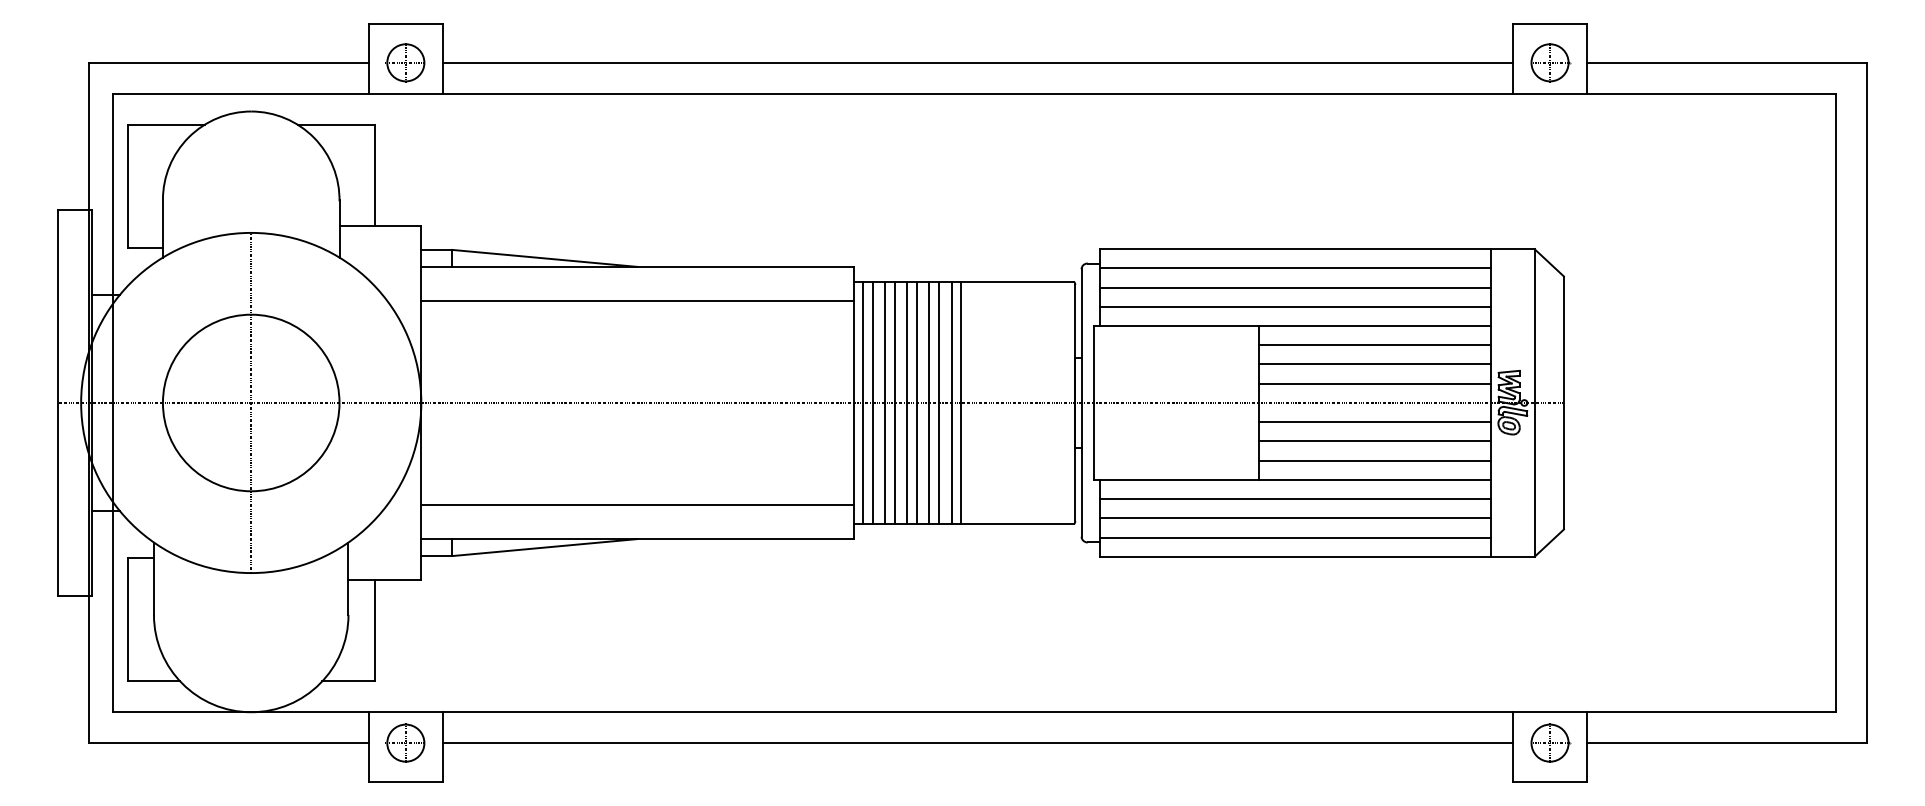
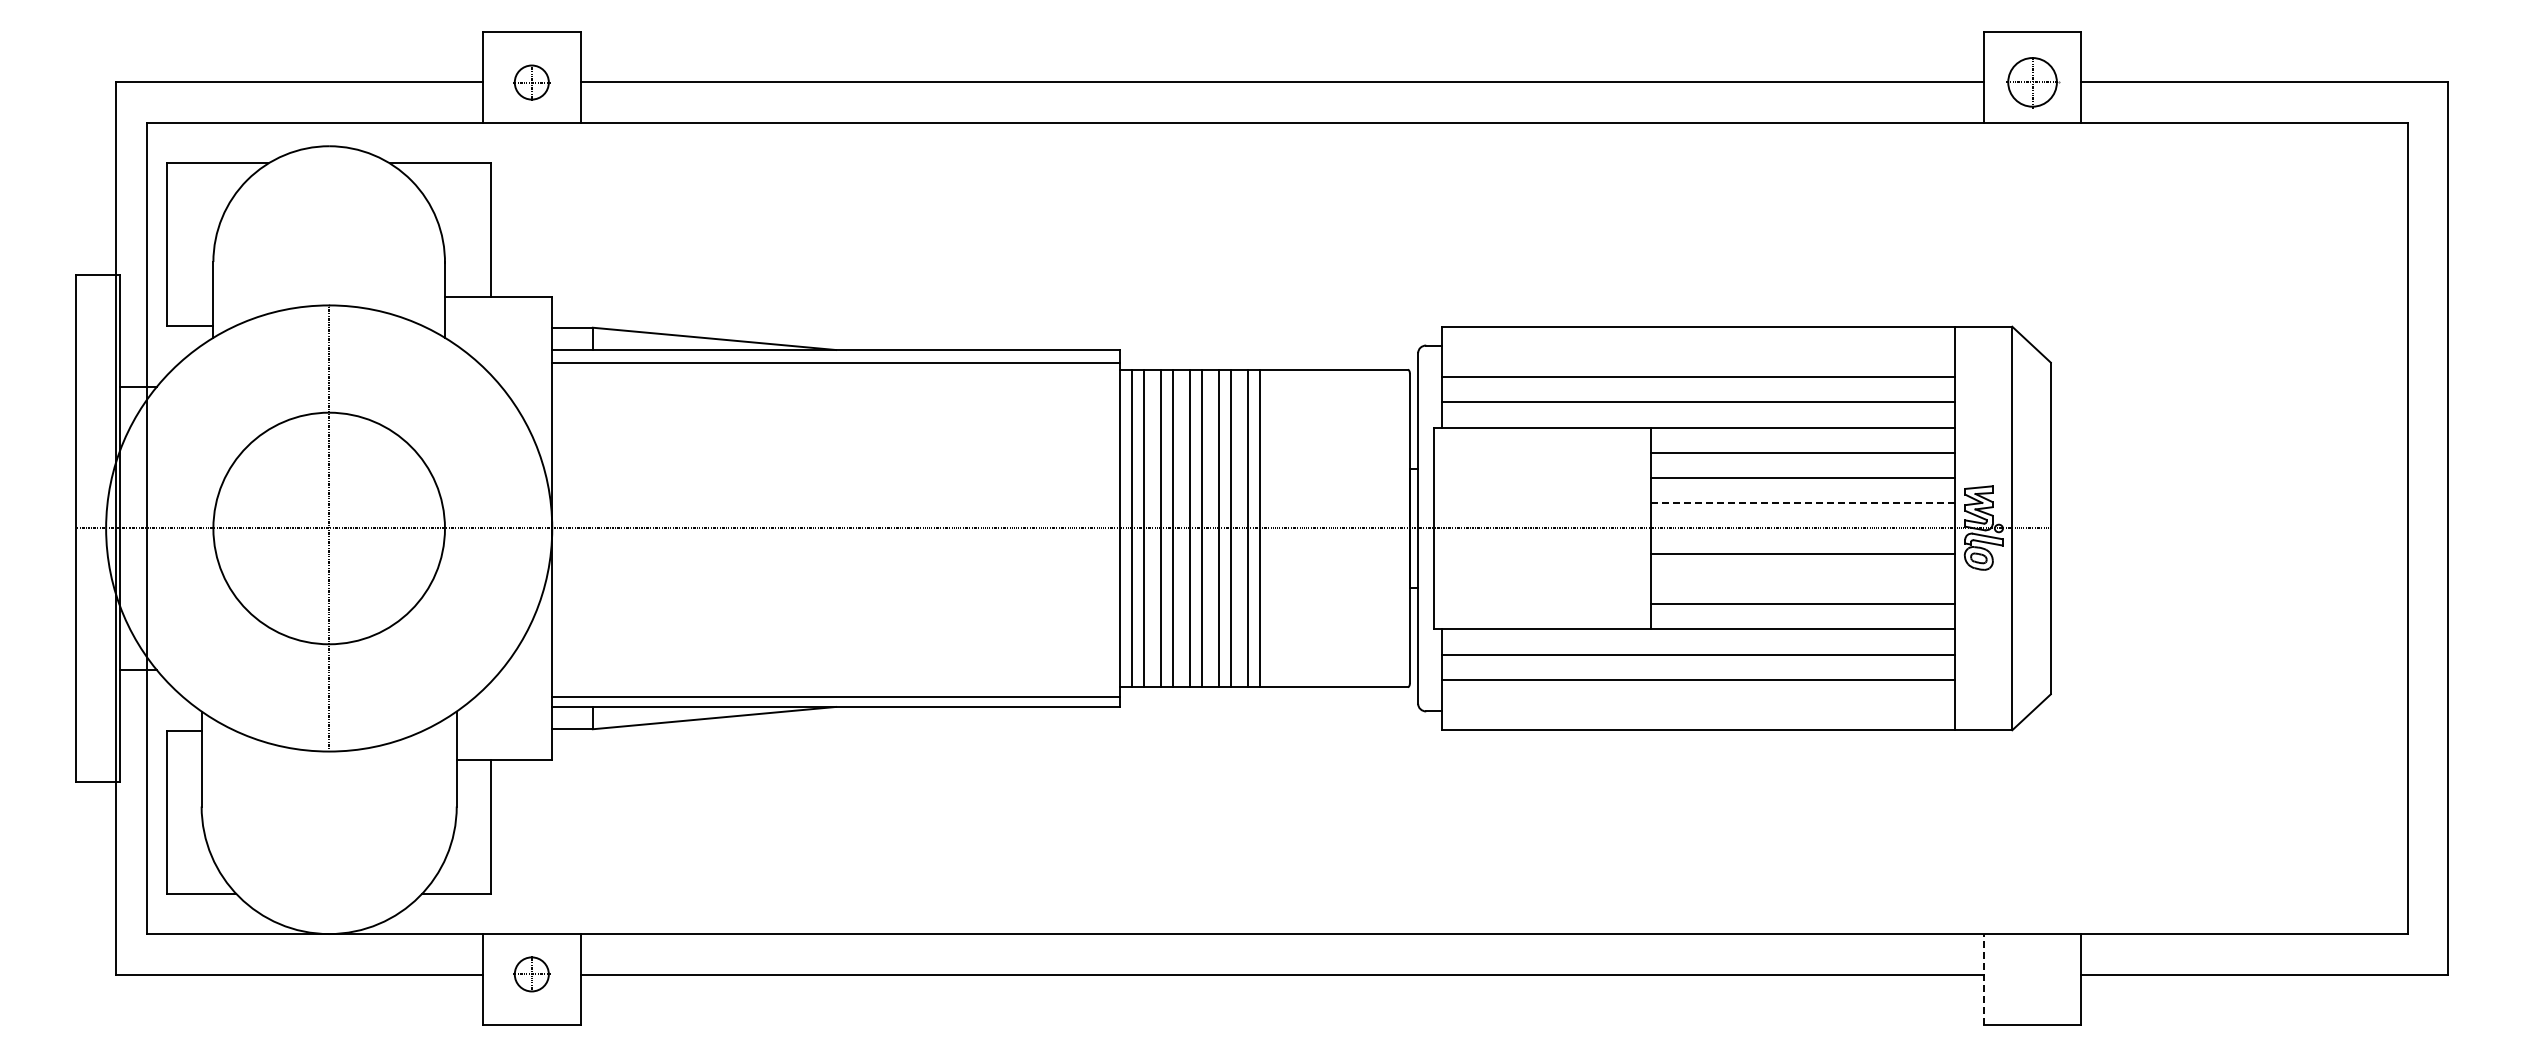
part: (405, 62) -> (531, 82), size x0.7
line: (1295, 268) -> (1698, 351), removed
line: (638, 300) -> (836, 362), moved
line: (1374, 383) -> (1802, 503), solid -> dashed
line: (1374, 441) -> (1802, 578), removed
line: (638, 505) -> (836, 697), moved
line: (1295, 537) -> (1698, 705), removed
part: (405, 742) -> (531, 973), size x0.7
part: (1550, 742) -> (2033, 973), removed
line: (1512, 746) -> (1983, 979), solid -> dashed

